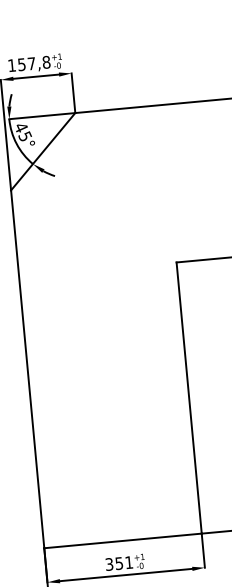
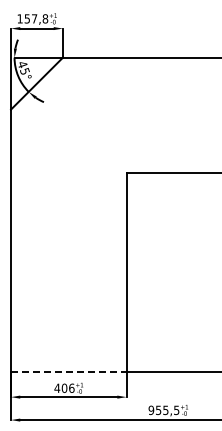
line: (122, 541) -> (68, 372), solid -> dashed
text: (119, 562) -> (64, 387), 351 -> 406

